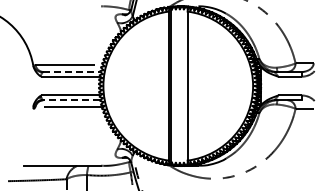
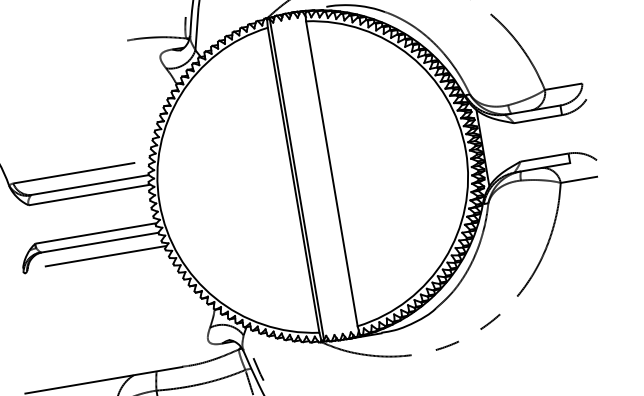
line: (71, 72) -> (89, 186), dashed -> solid
line: (71, 100) -> (99, 243), dashed -> solid

